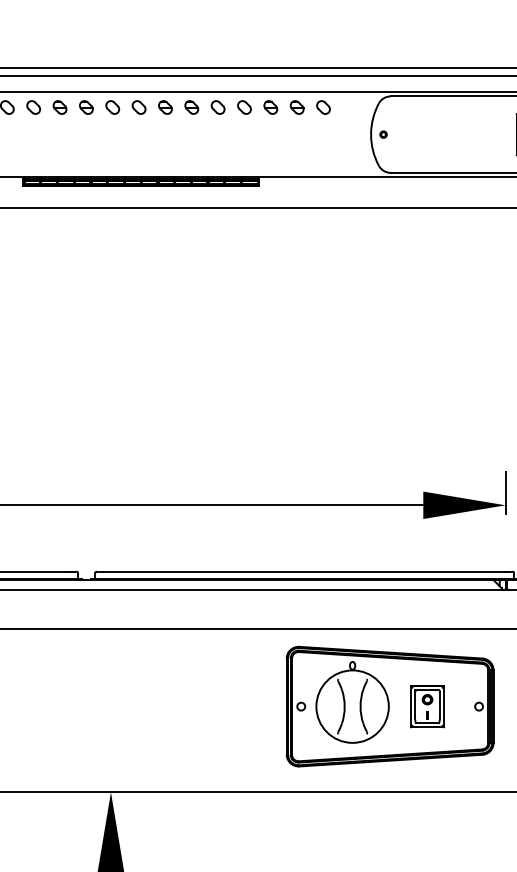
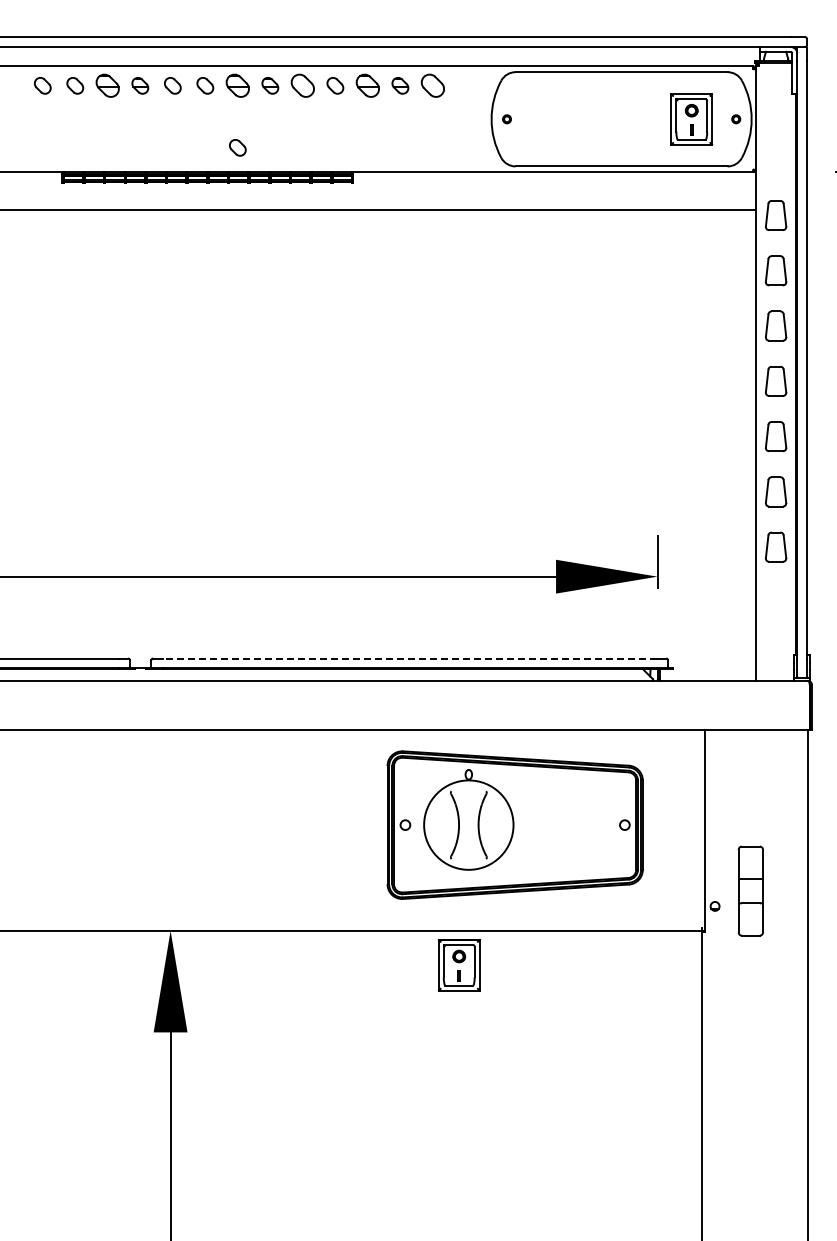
part: (59, 107) -> (107, 85), size x1.4
part: (165, 107) -> (237, 85), size x1.4
part: (217, 107) -> (302, 85), size x1.4
part: (270, 107) -> (367, 85), size x1.4
part: (323, 107) -> (432, 85), size x1.4
part: (165, 157) -> (237, 147), added
line: (304, 571) -> (409, 658), solid -> dashed
part: (426, 706) -> (458, 965), moved

